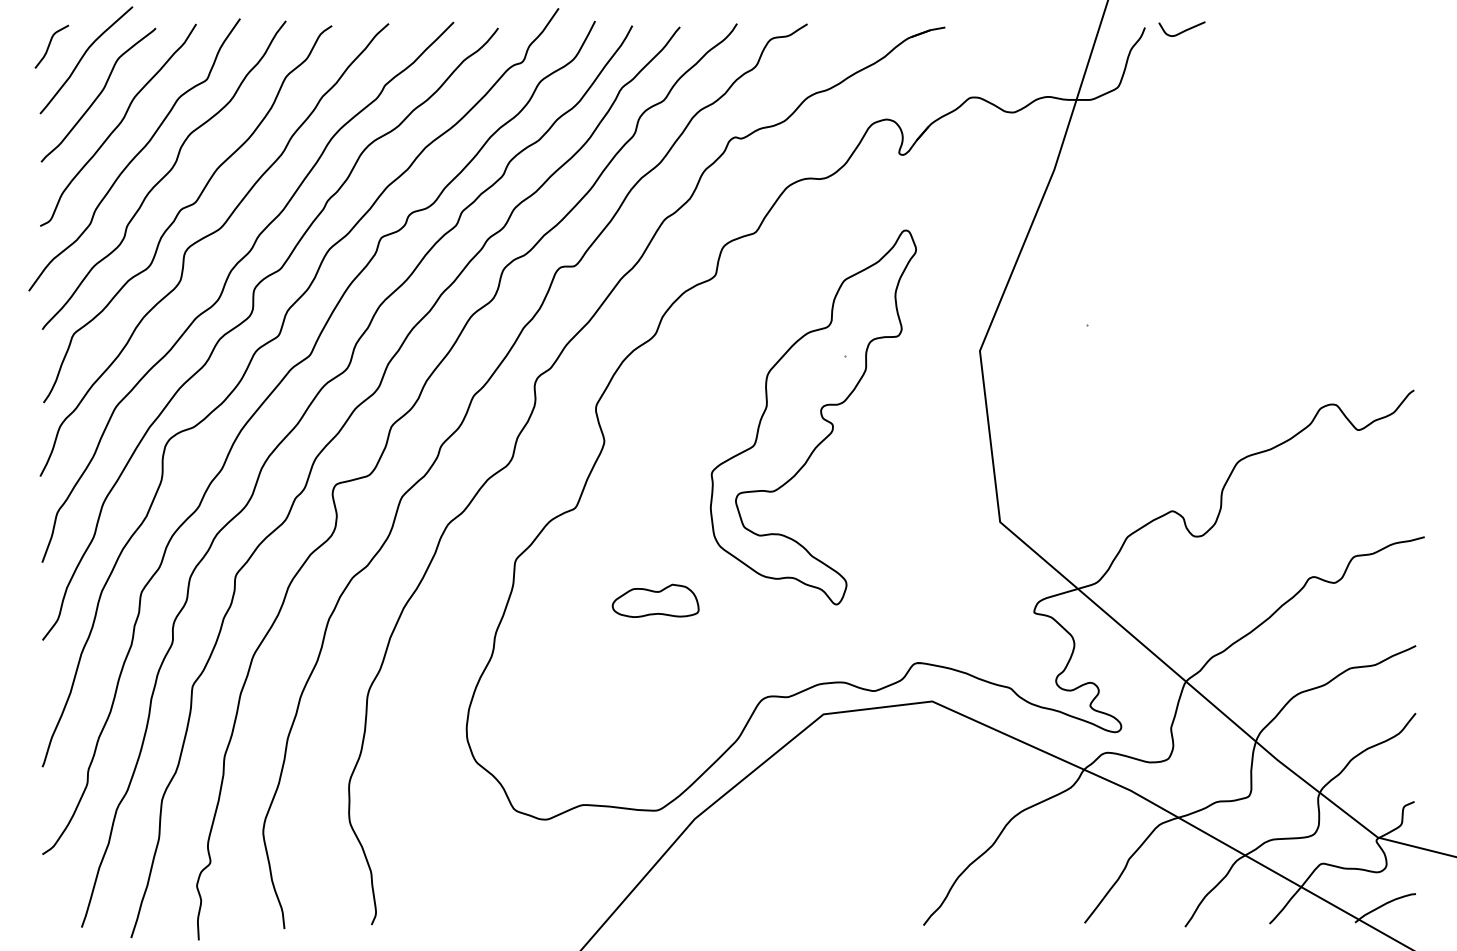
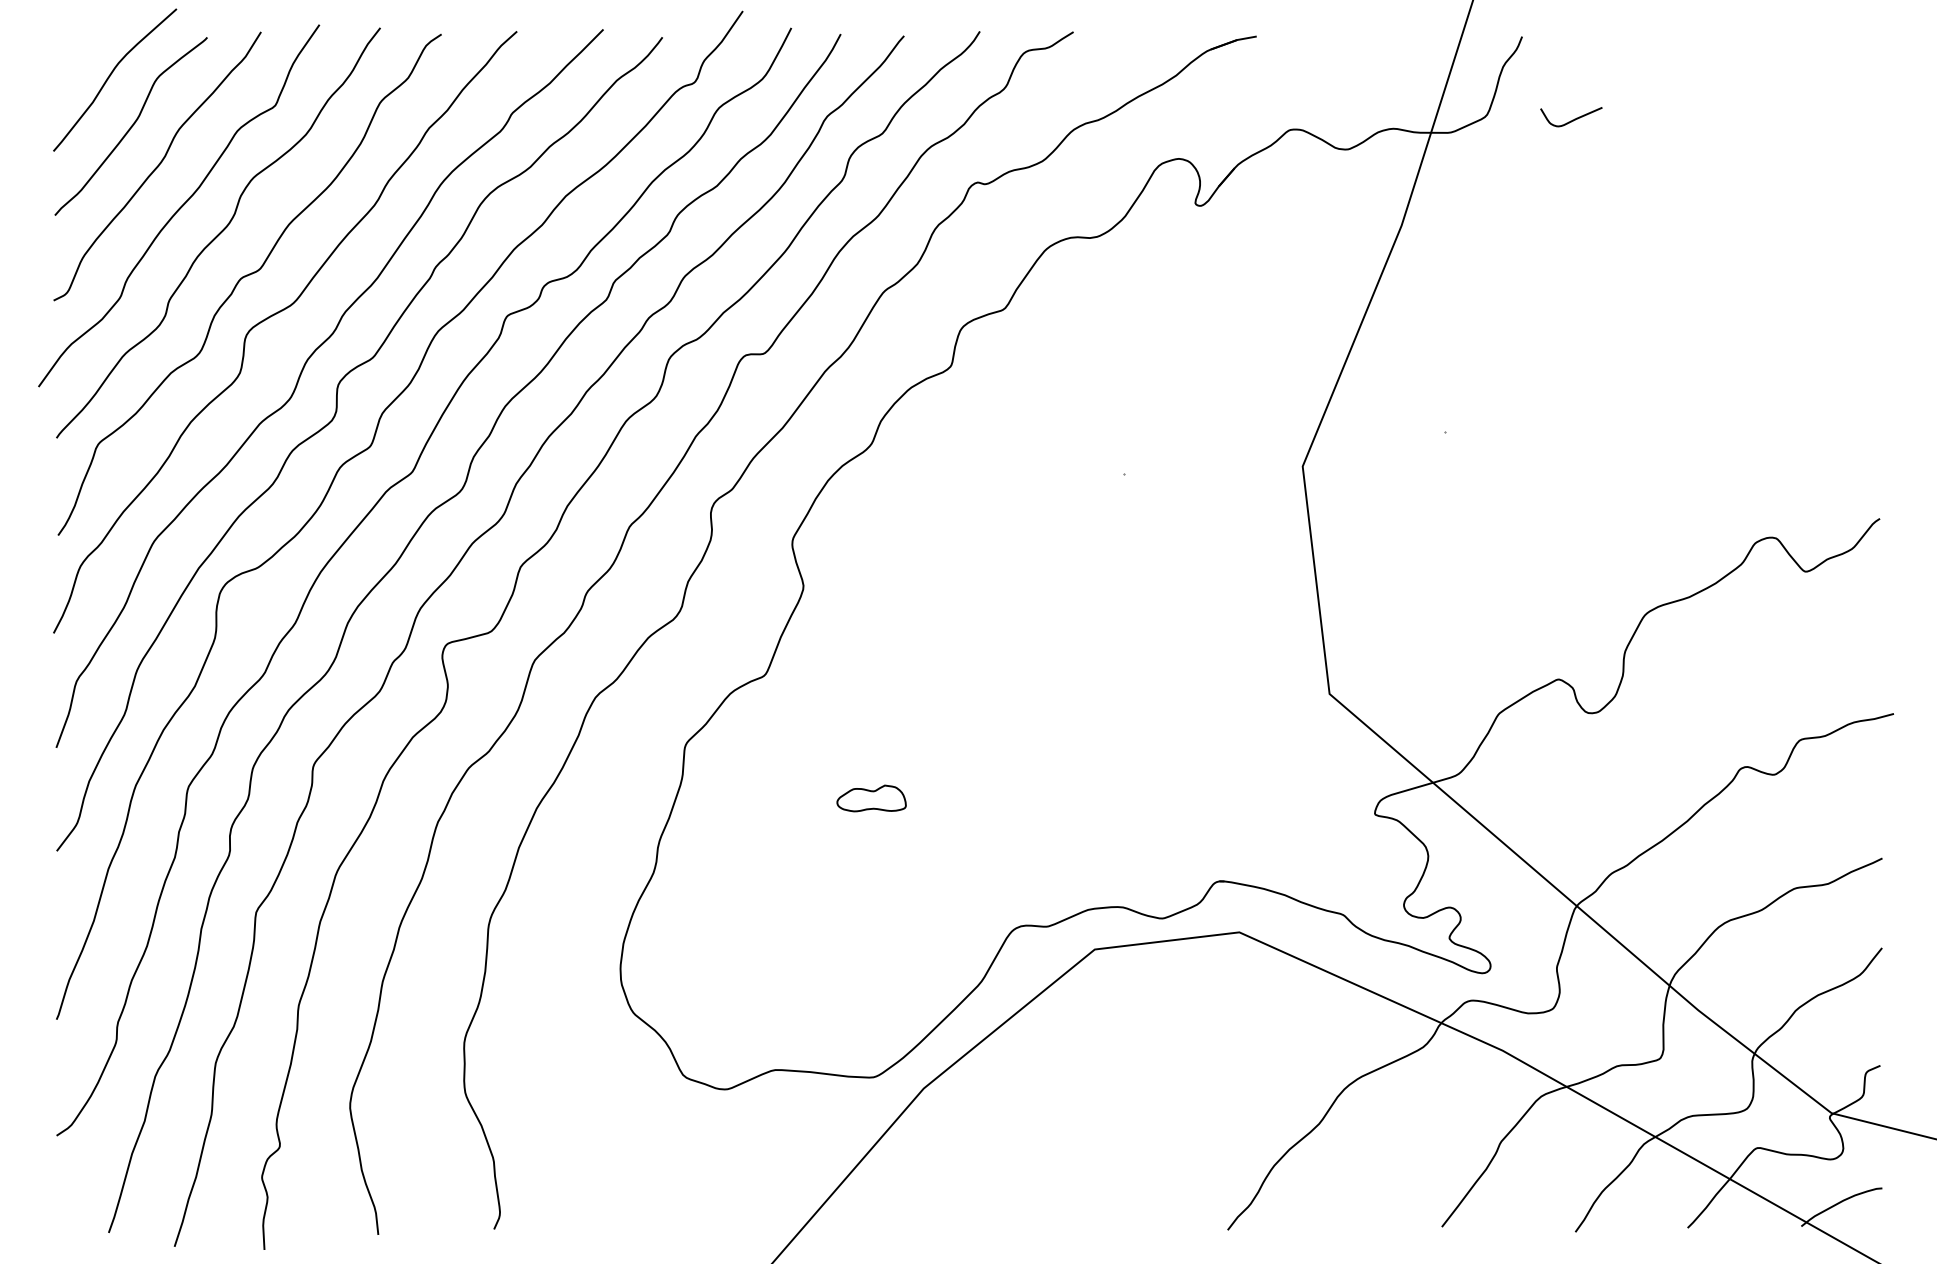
curve: (1183, 30) -> (1573, 118), moved
curve: (49, 46) -> (65, 61), removed
part: (813, 417) -> (1081, 554), removed
part: (655, 600) -> (871, 798), size x0.6

